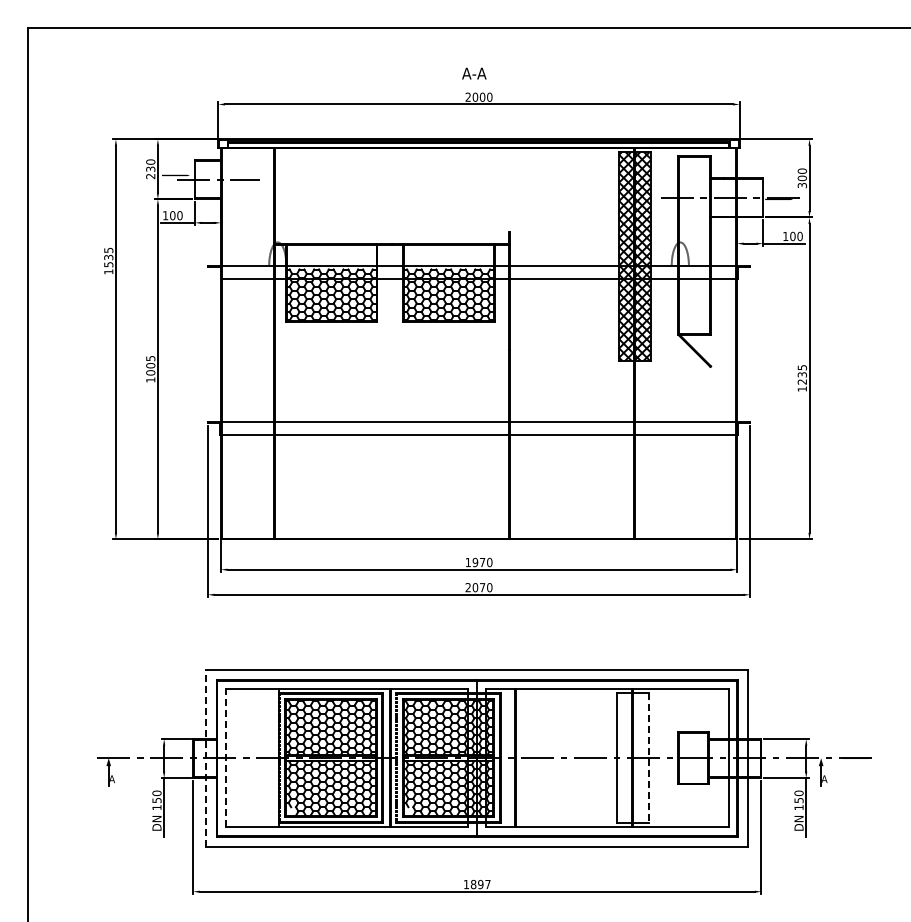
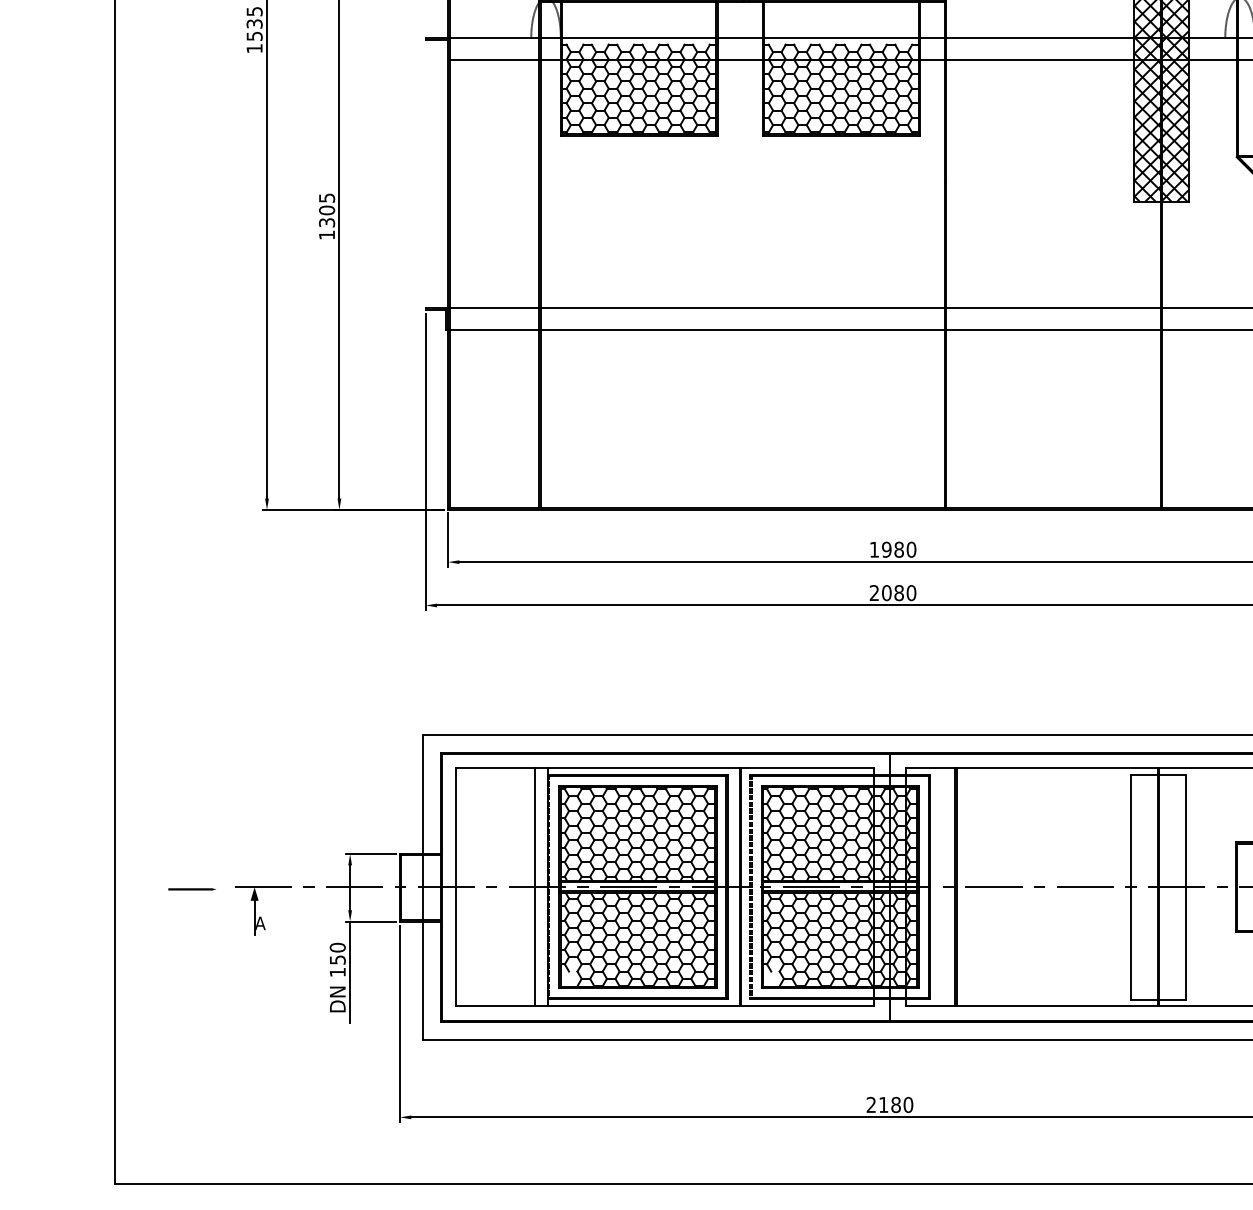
text: (150, 372) -> (326, 222), 1005 -> 1305
text: (482, 562) -> (898, 549), 1970 -> 1980
text: (482, 587) -> (898, 592), 2070 -> 2080
line: (225, 757) -> (455, 885), dashed -> solid
line: (206, 758) -> (423, 887), dashed -> solid
line: (271, 758) -> (535, 887), added
line: (648, 758) -> (1185, 887), dashed -> solid
line: (72, 759) -> (192, 889), added
text: (476, 884) -> (888, 1104), 1897 -> 2180

